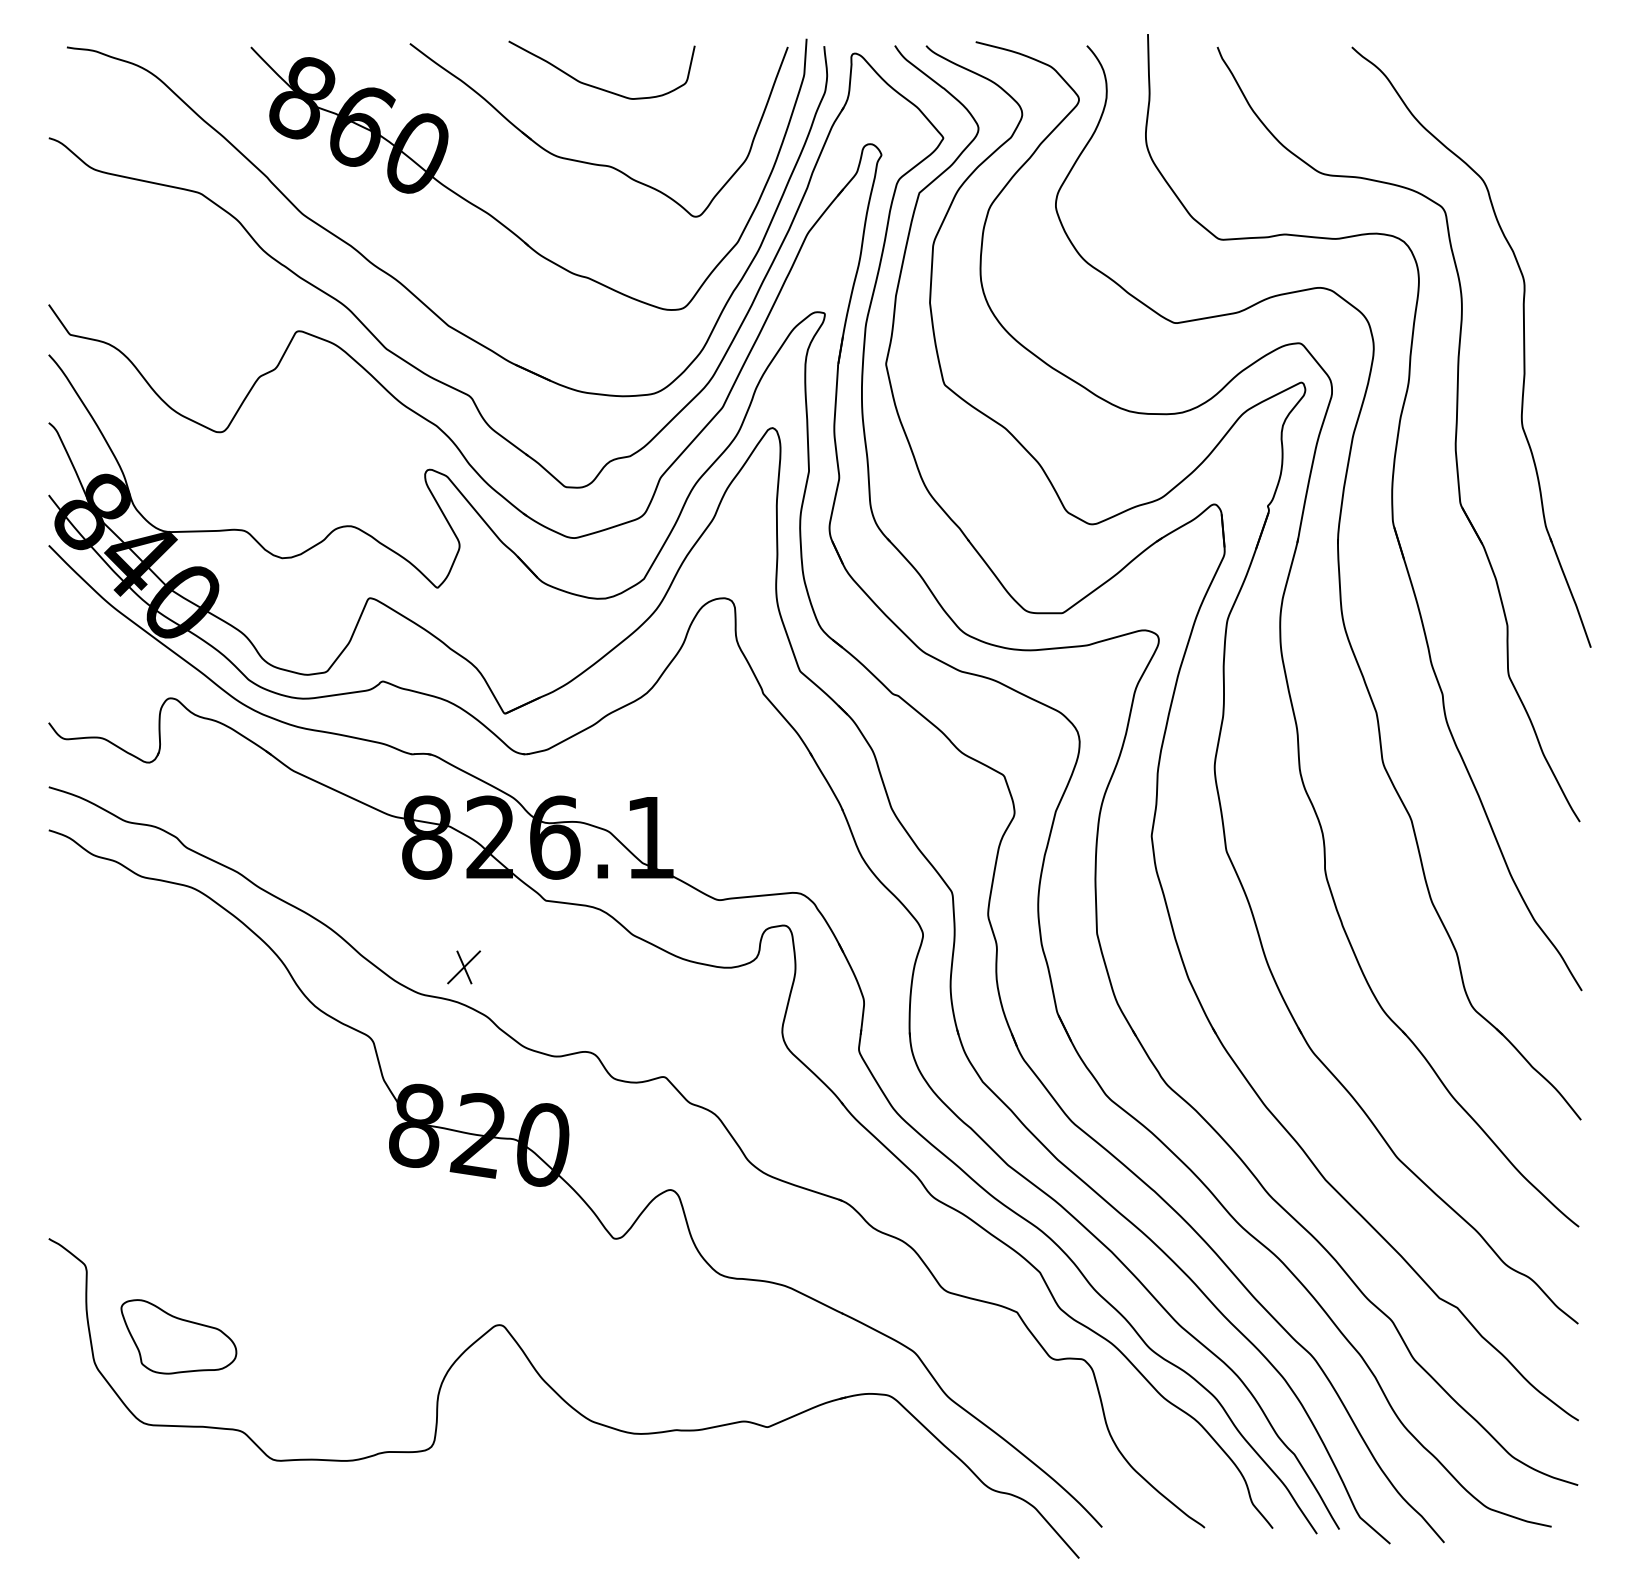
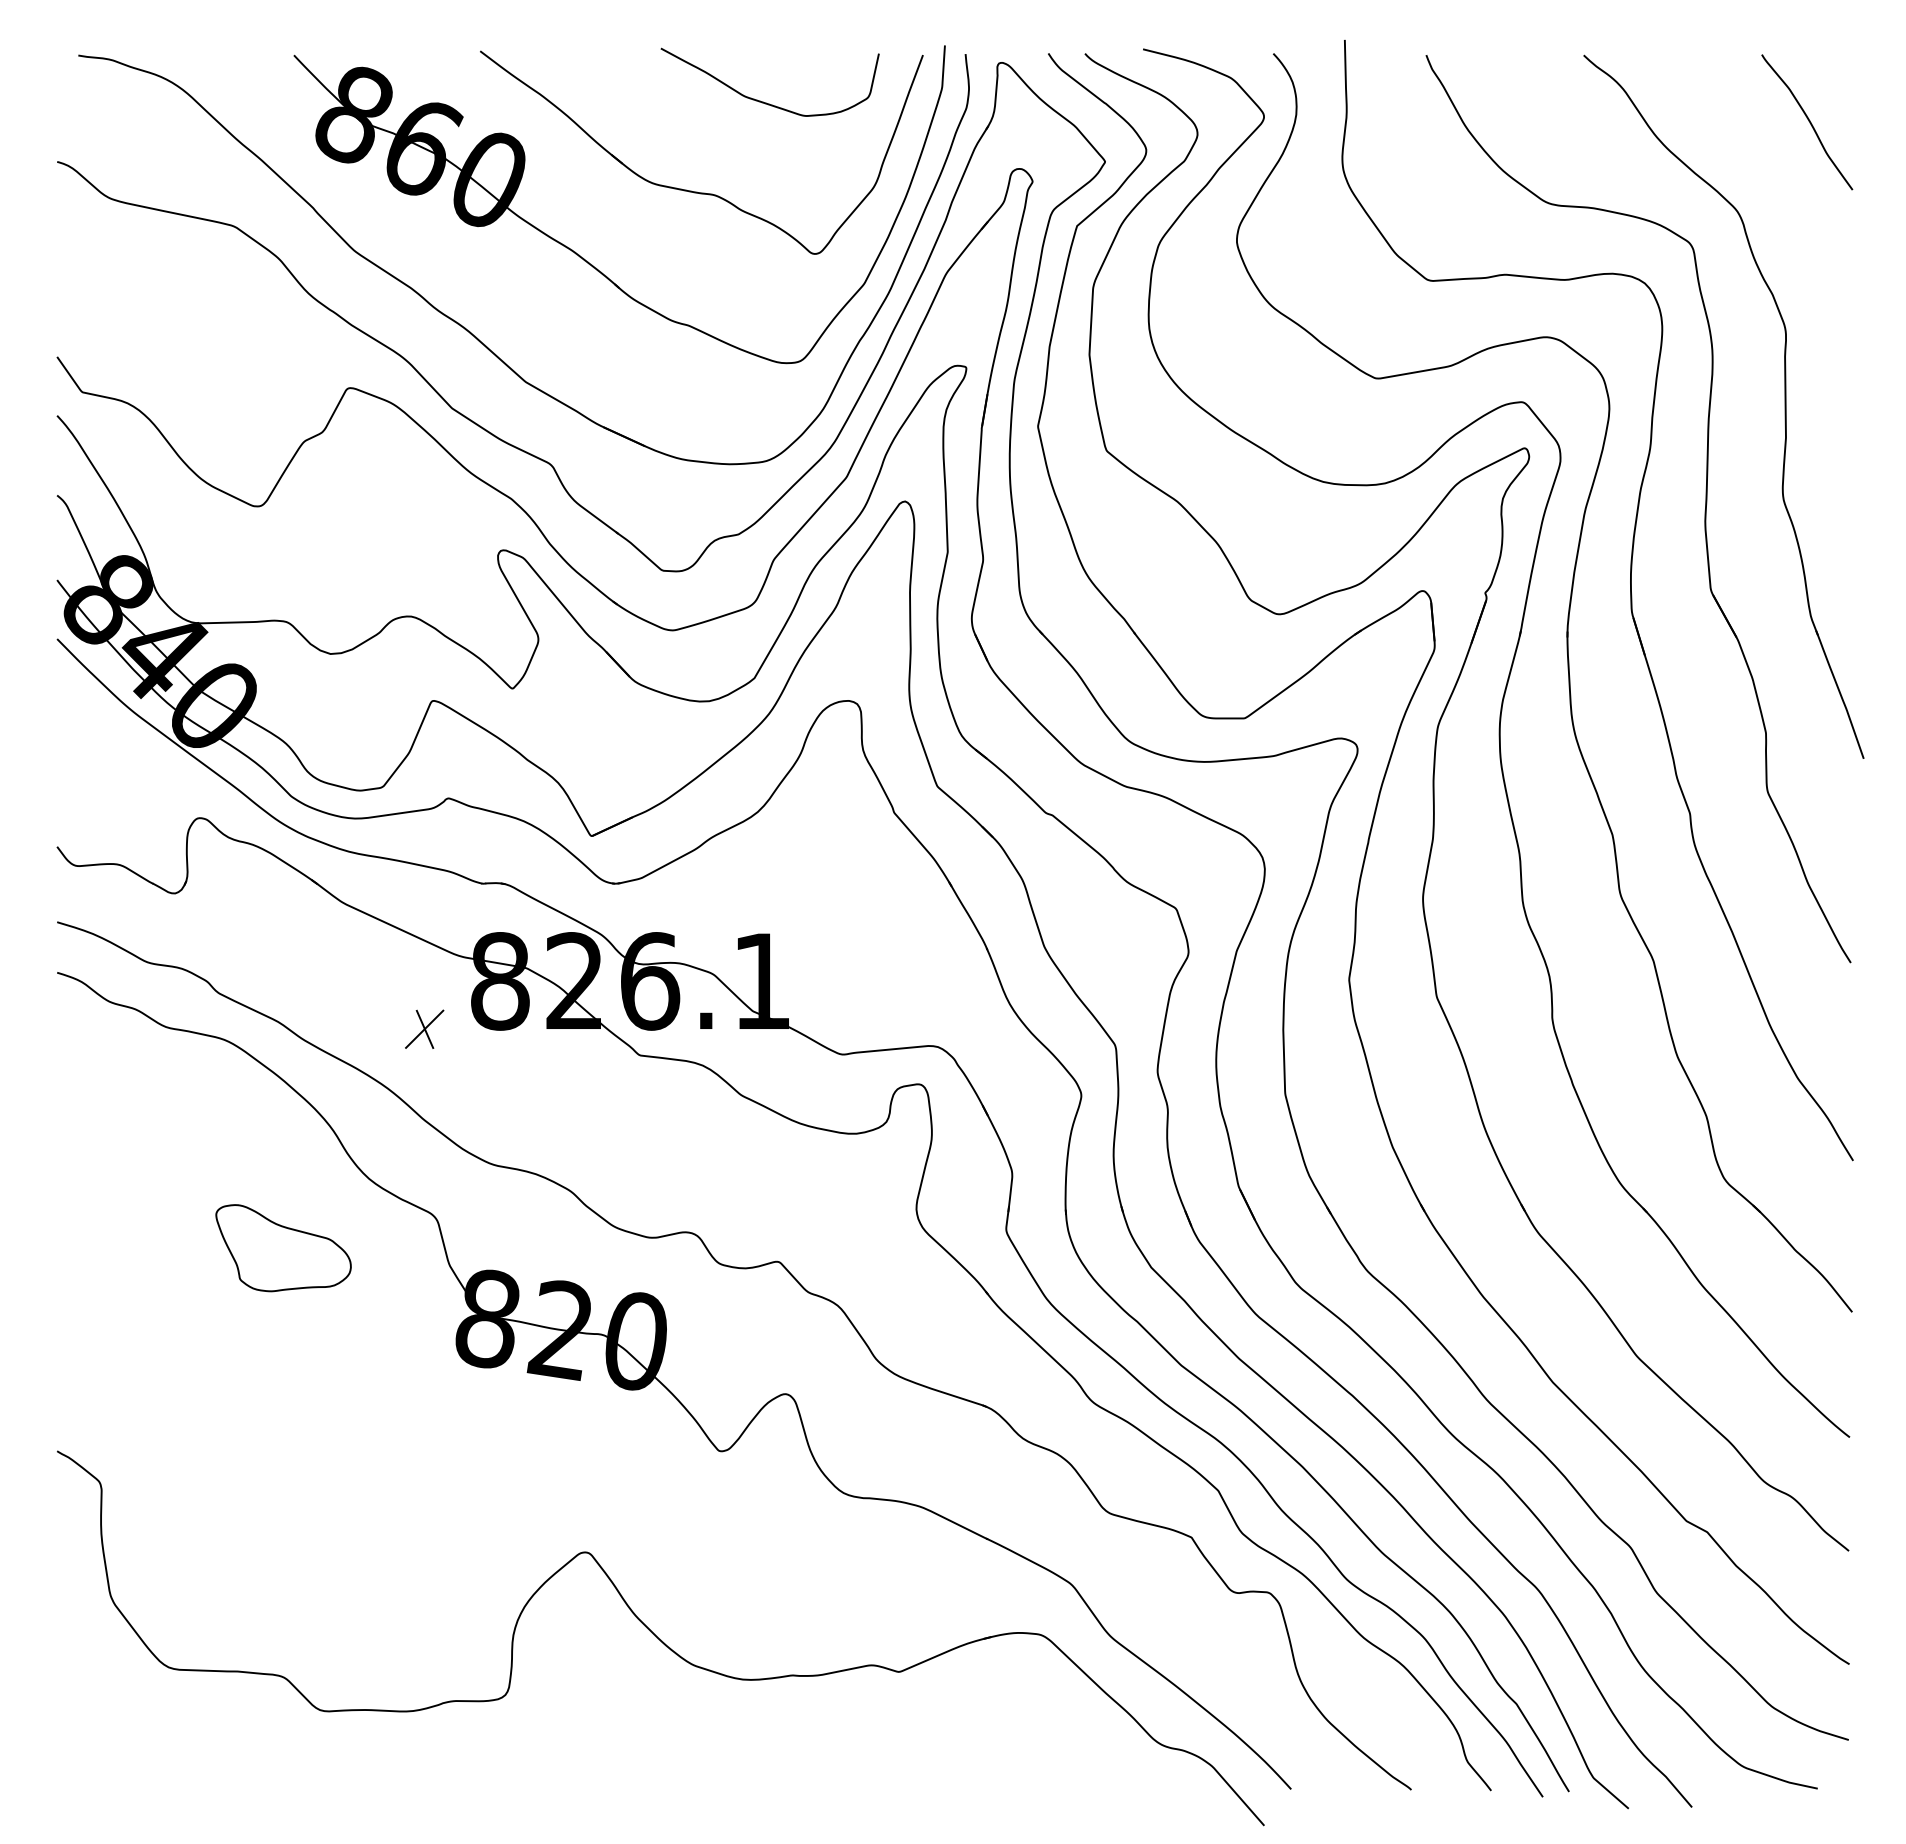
curve: (596, 86) -> (763, 101), moved
curve: (1543, 103) -> (1808, 121), added
part: (463, 966) -> (424, 1028), moved
part: (178, 1337) -> (283, 1248), moved

